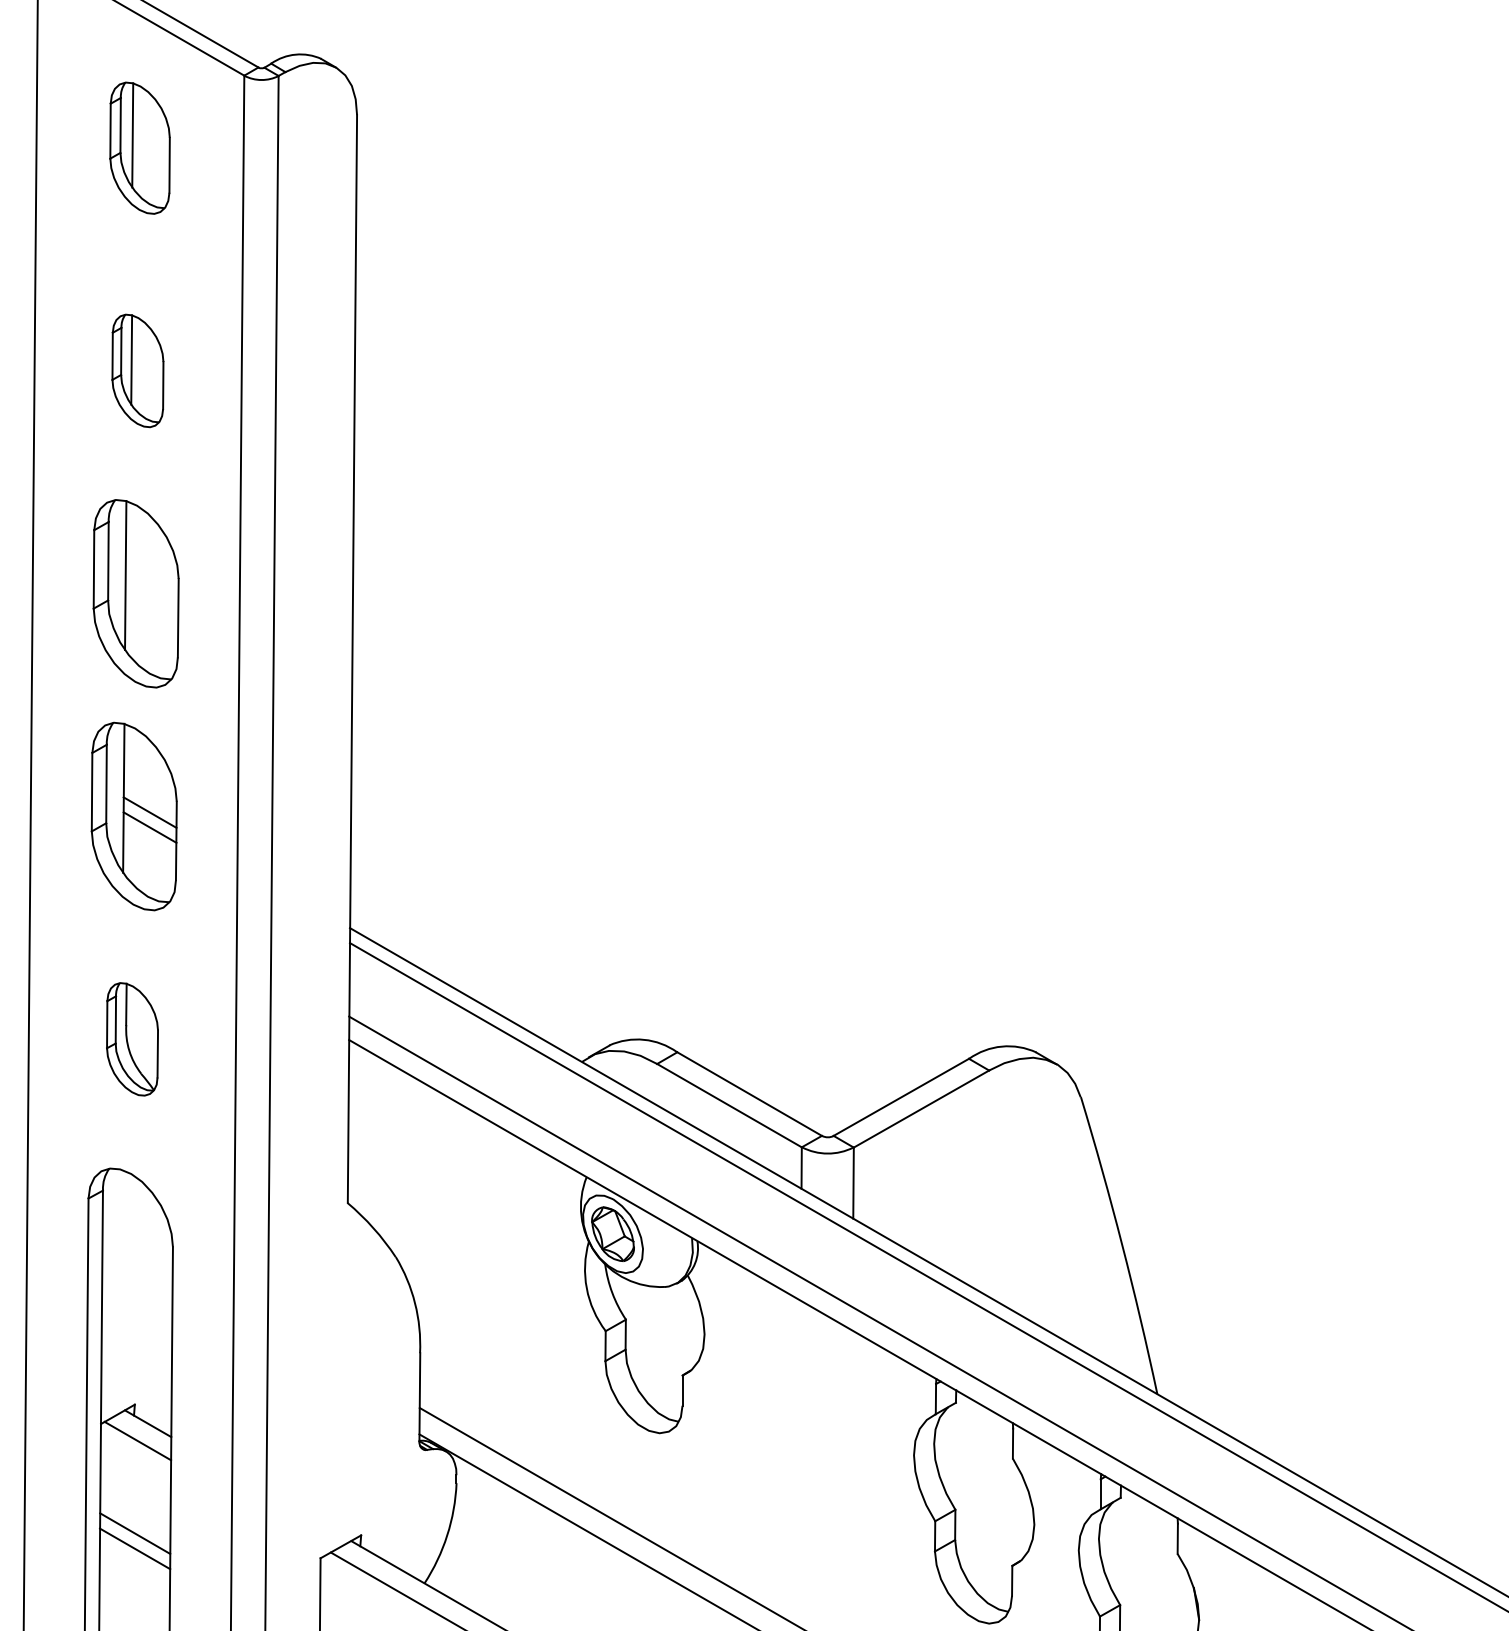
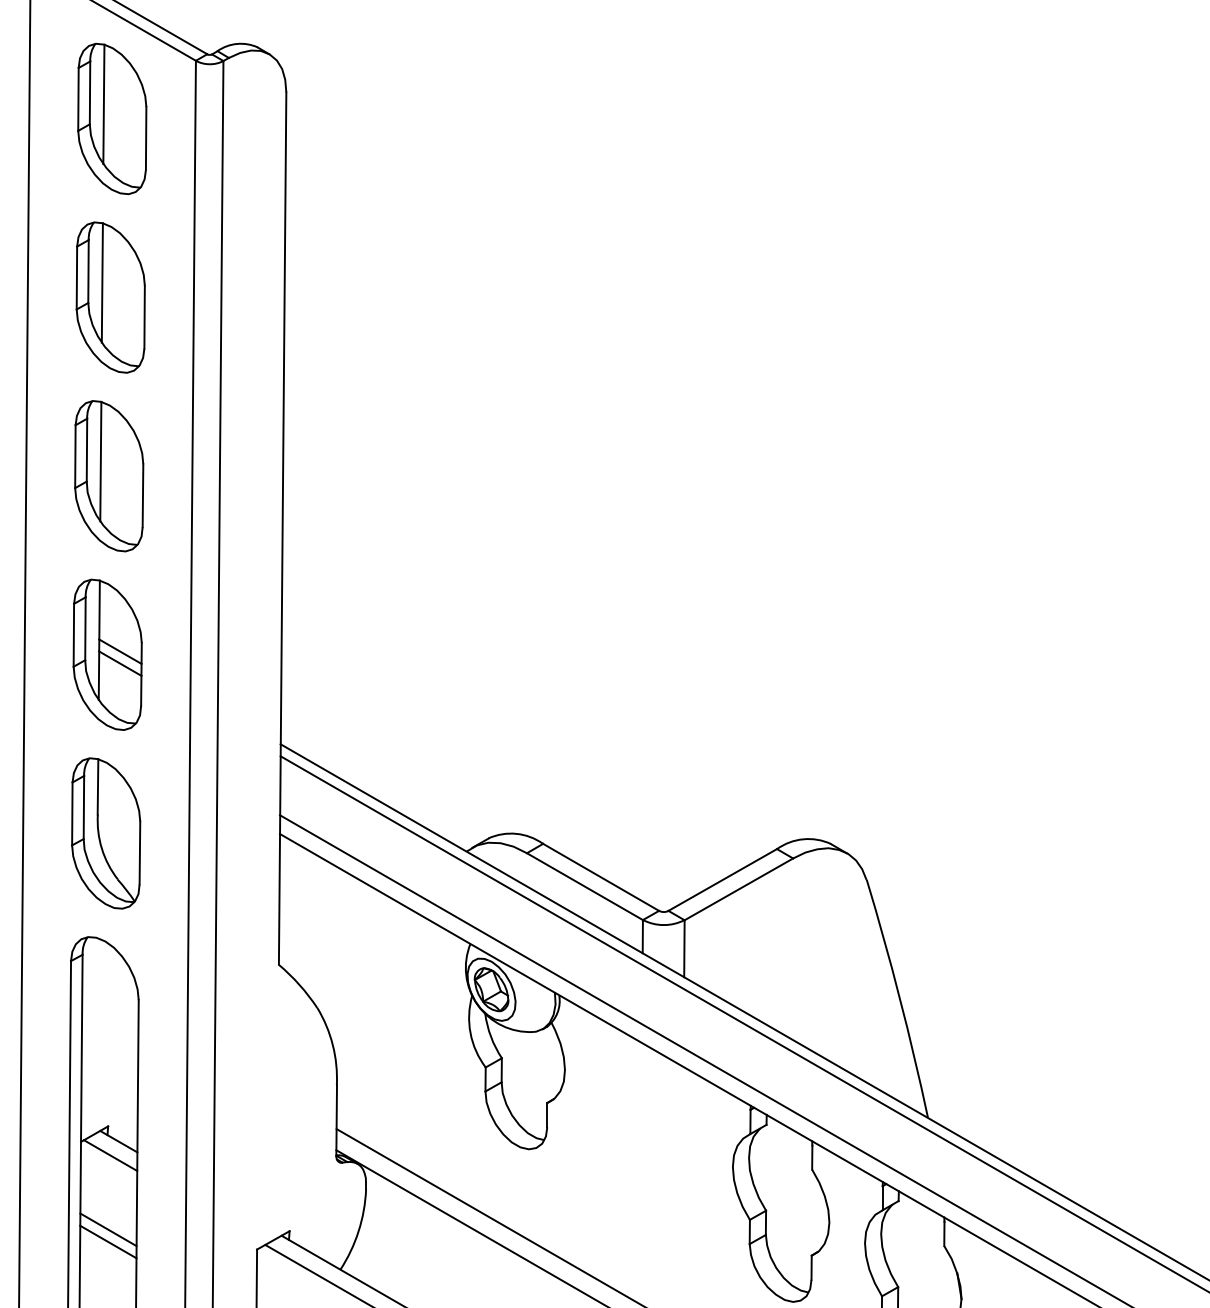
part: (140, 147) -> (112, 118), size x1.43
part: (137, 370) -> (110, 297), size x1.67
part: (132, 1039) -> (106, 833), size x1.67

